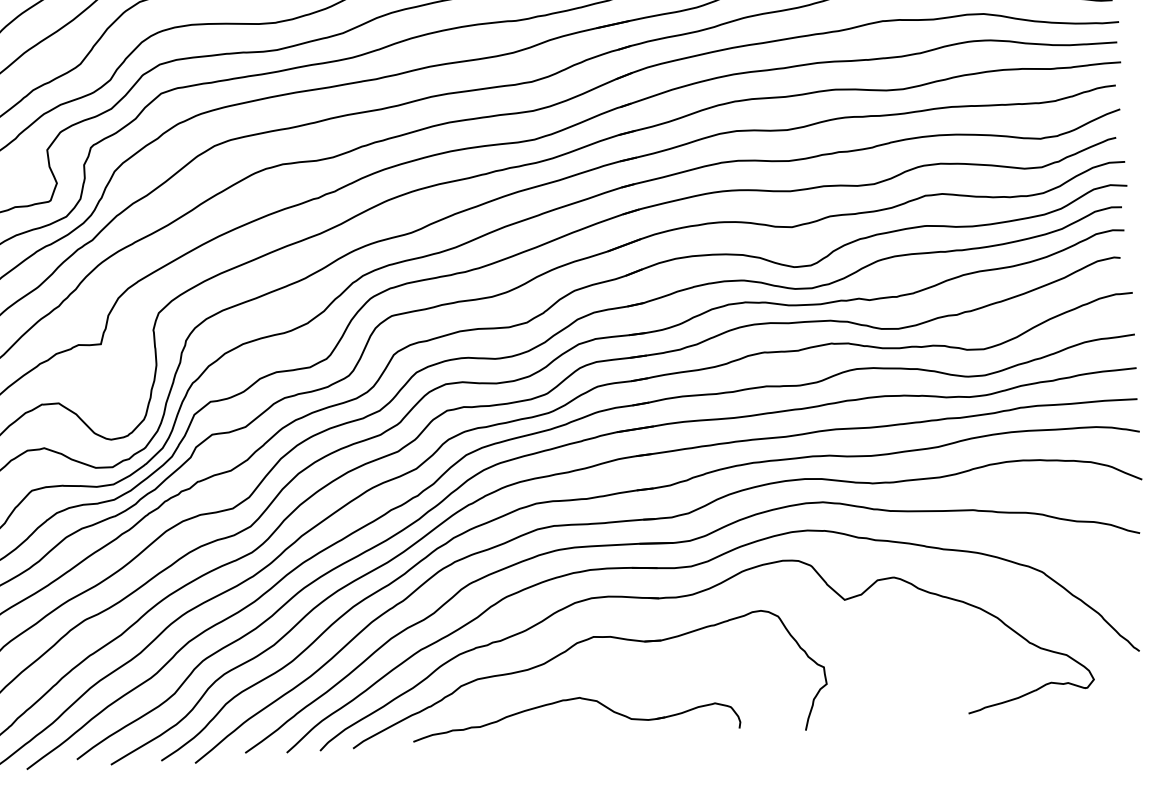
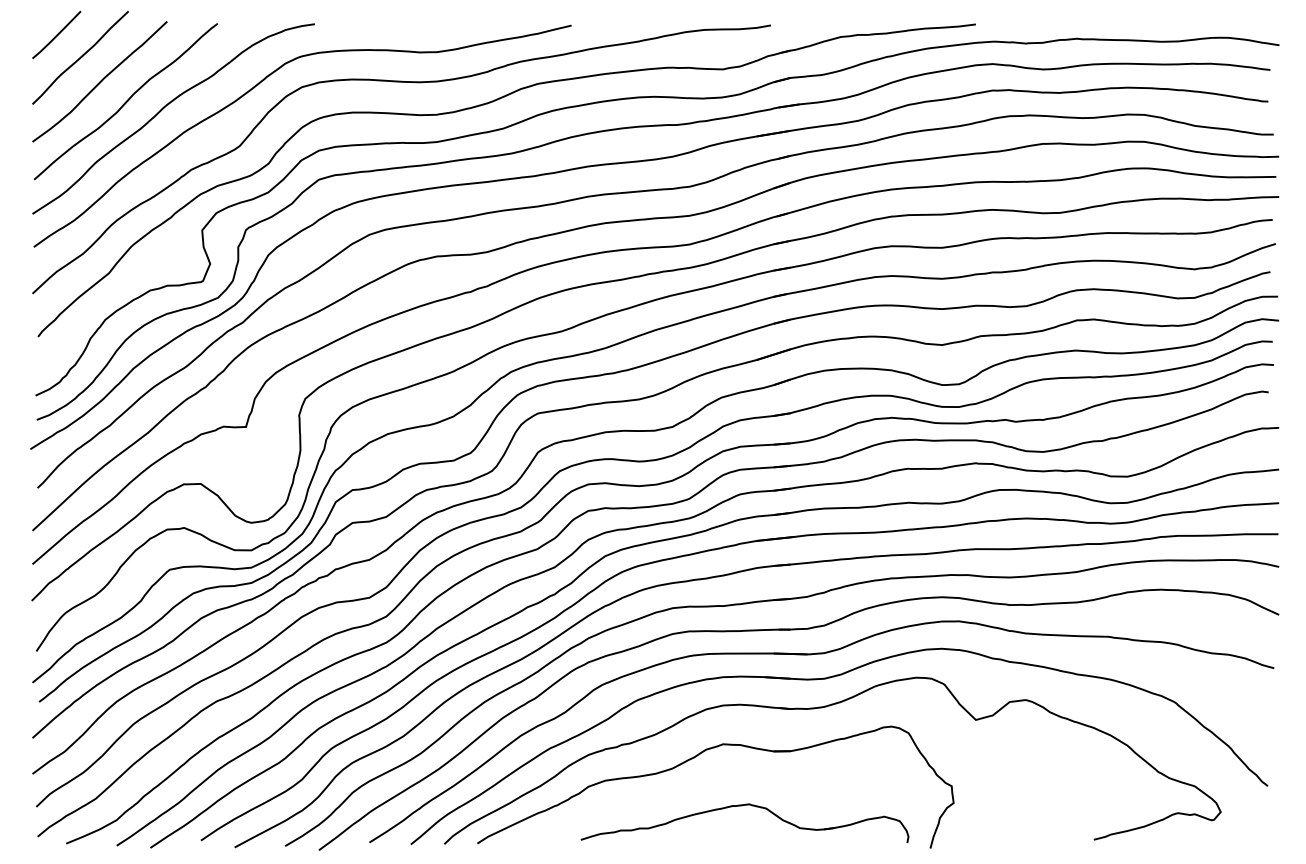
part: (573, 700) -> (742, 806), moved

